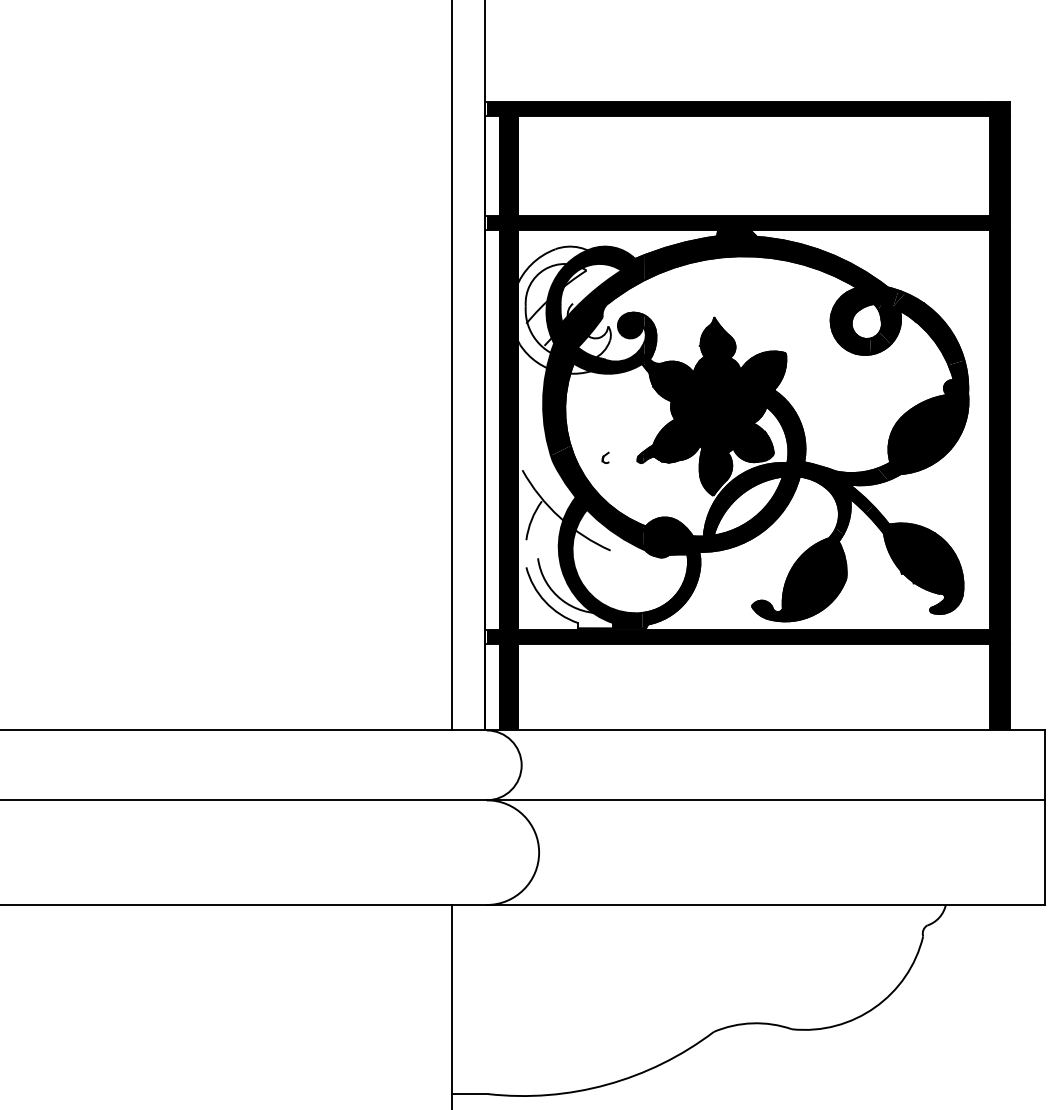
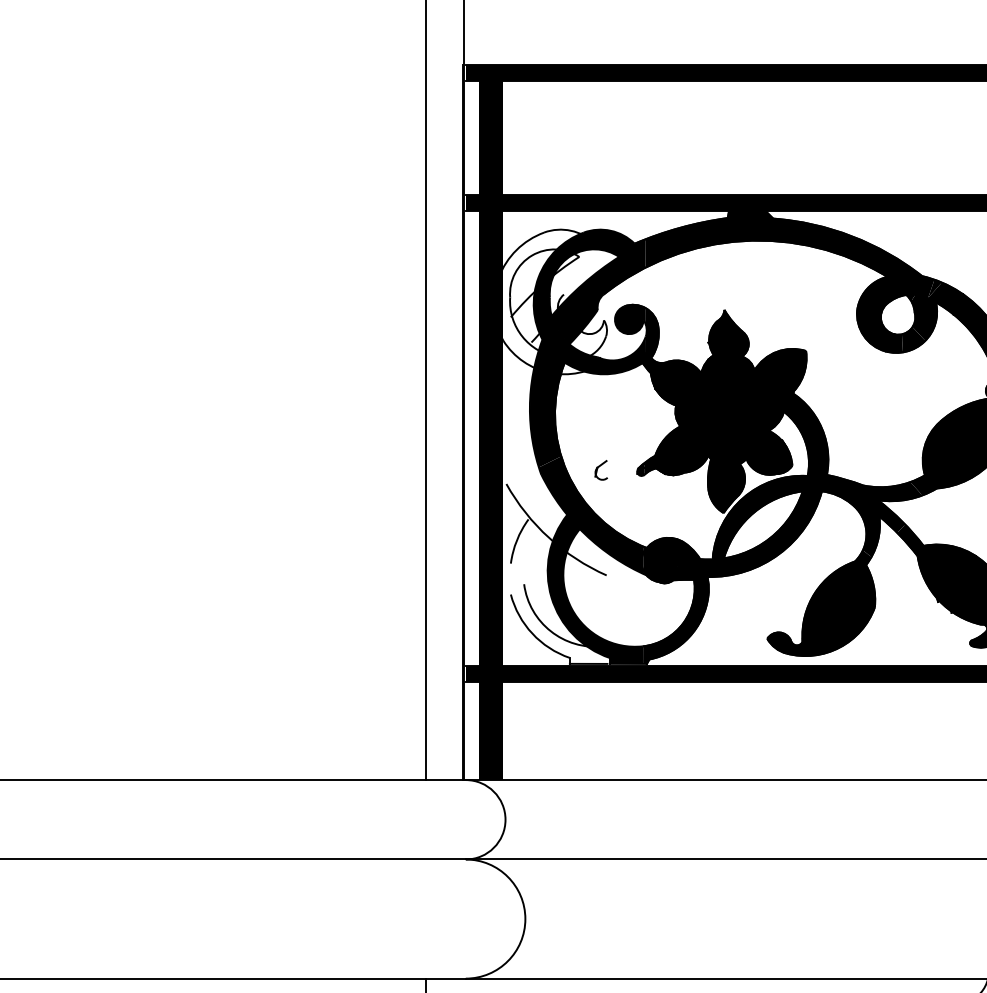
part: (605, 457) -> (600, 469), size x1.6

